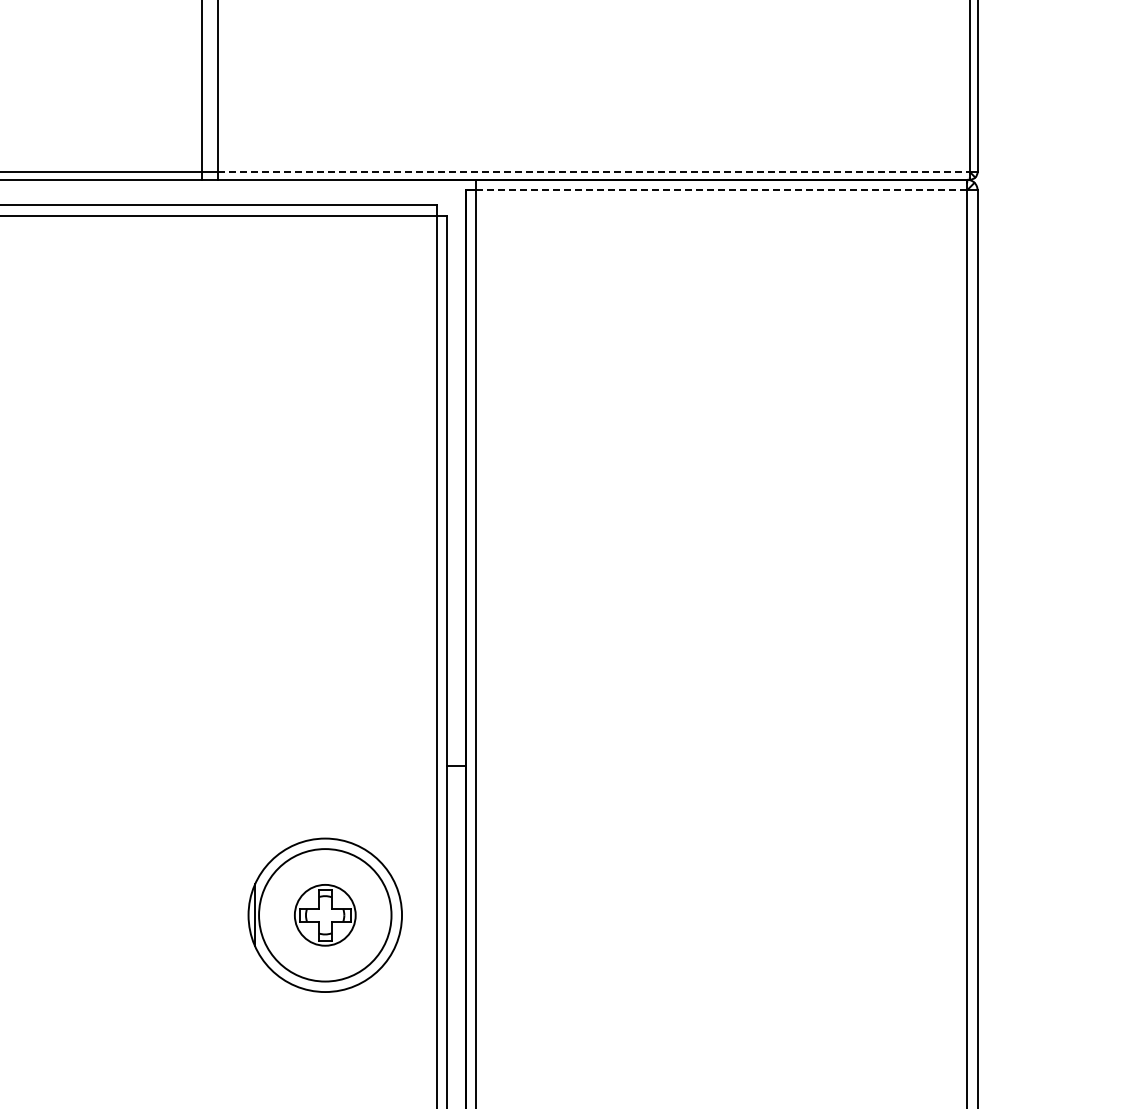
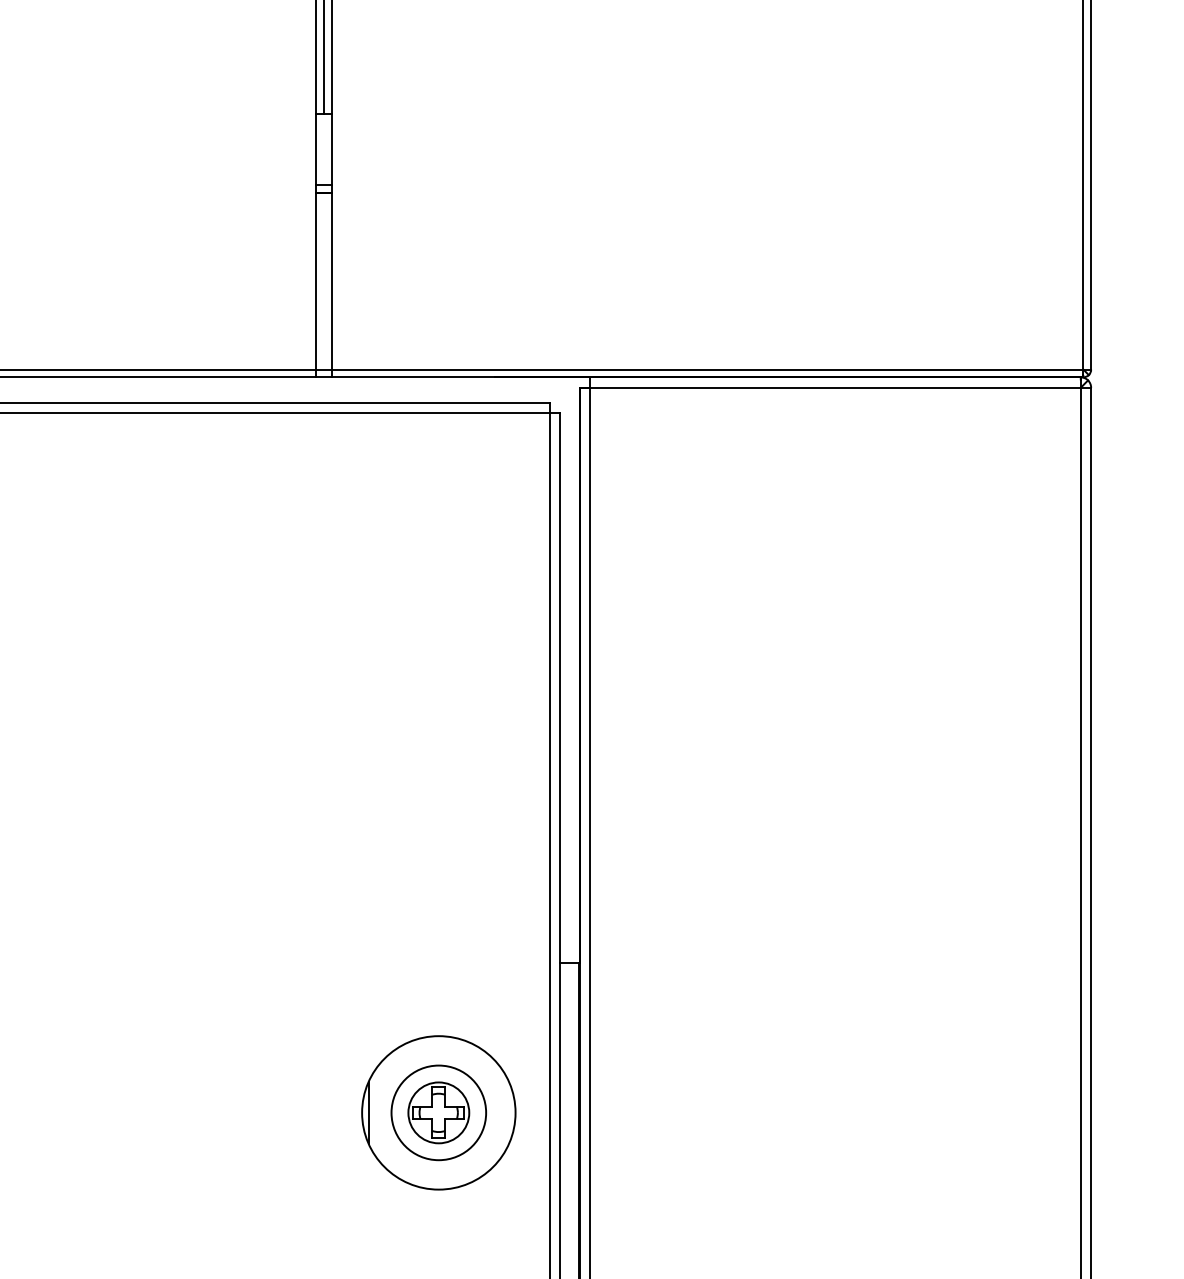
line: (593, 171) -> (707, 369), dashed -> solid
line: (720, 189) -> (834, 387), dashed -> solid
circle: (324, 914) -> (438, 1112), size x0.71

